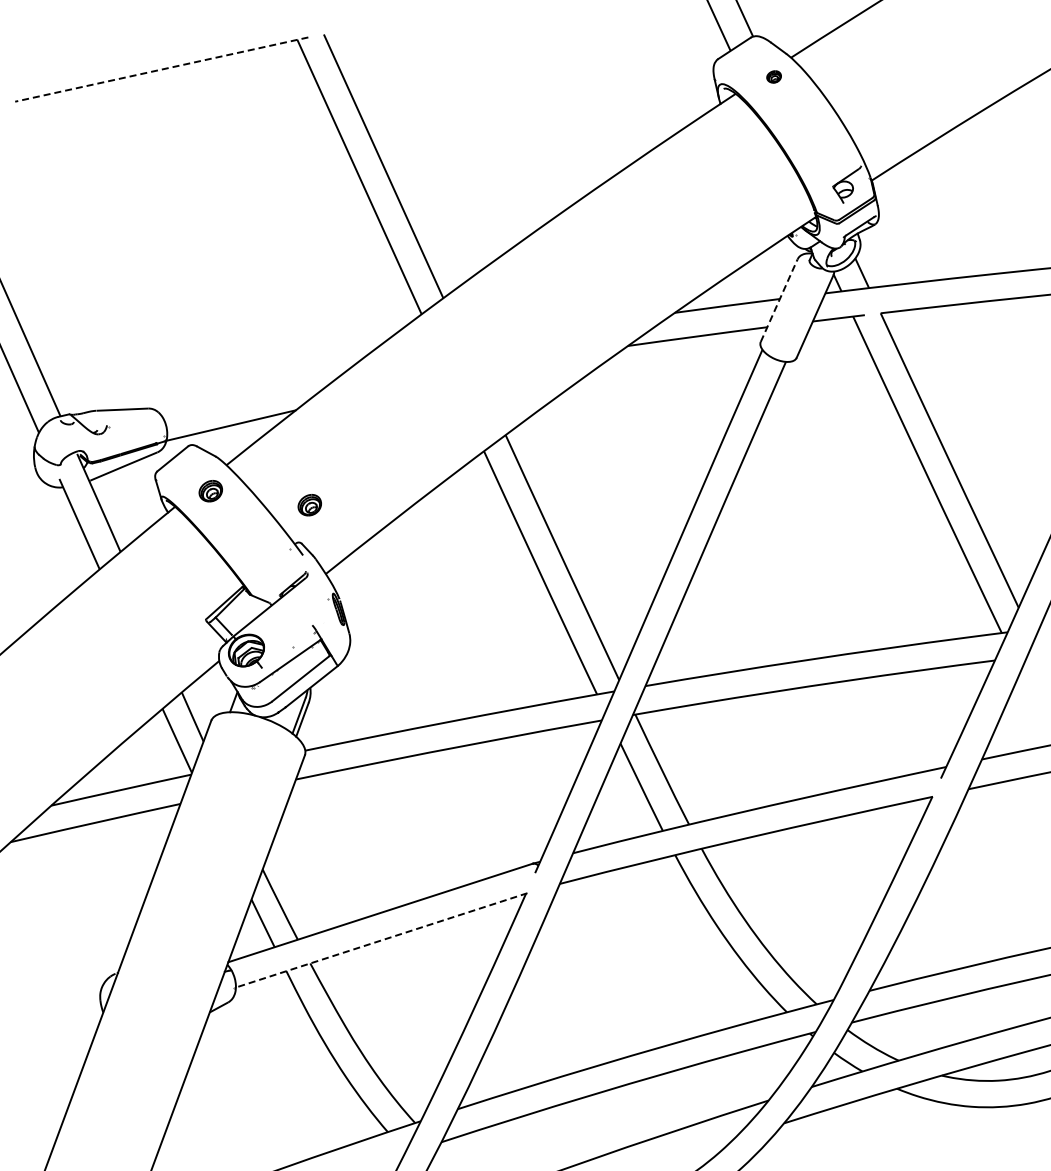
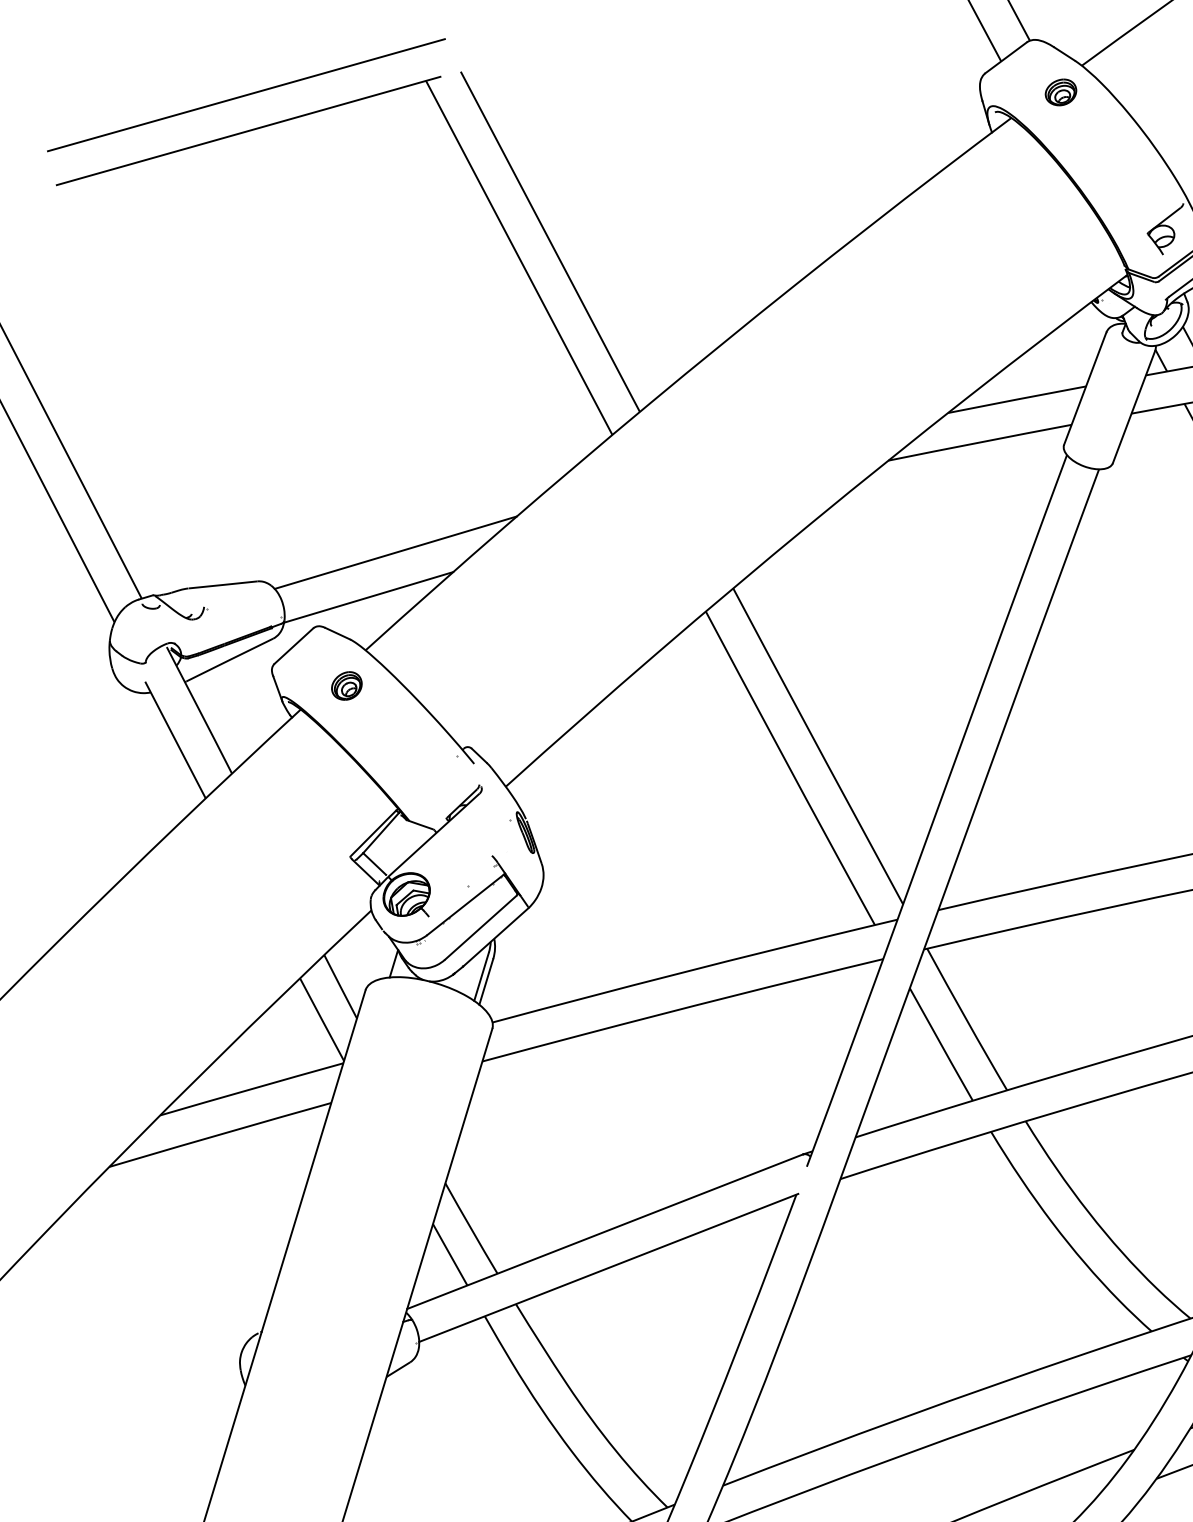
line: (161, 42) -> (246, 95), added
line: (161, 69) -> (248, 130), dashed -> solid
part: (773, 76) -> (1060, 91), size x1.67
line: (779, 300) -> (1085, 388), dashed -> solid
line: (253, 392) -> (395, 551), added
part: (309, 505) -> (478, 697), removed
line: (381, 940) -> (608, 1268), dashed -> solid

